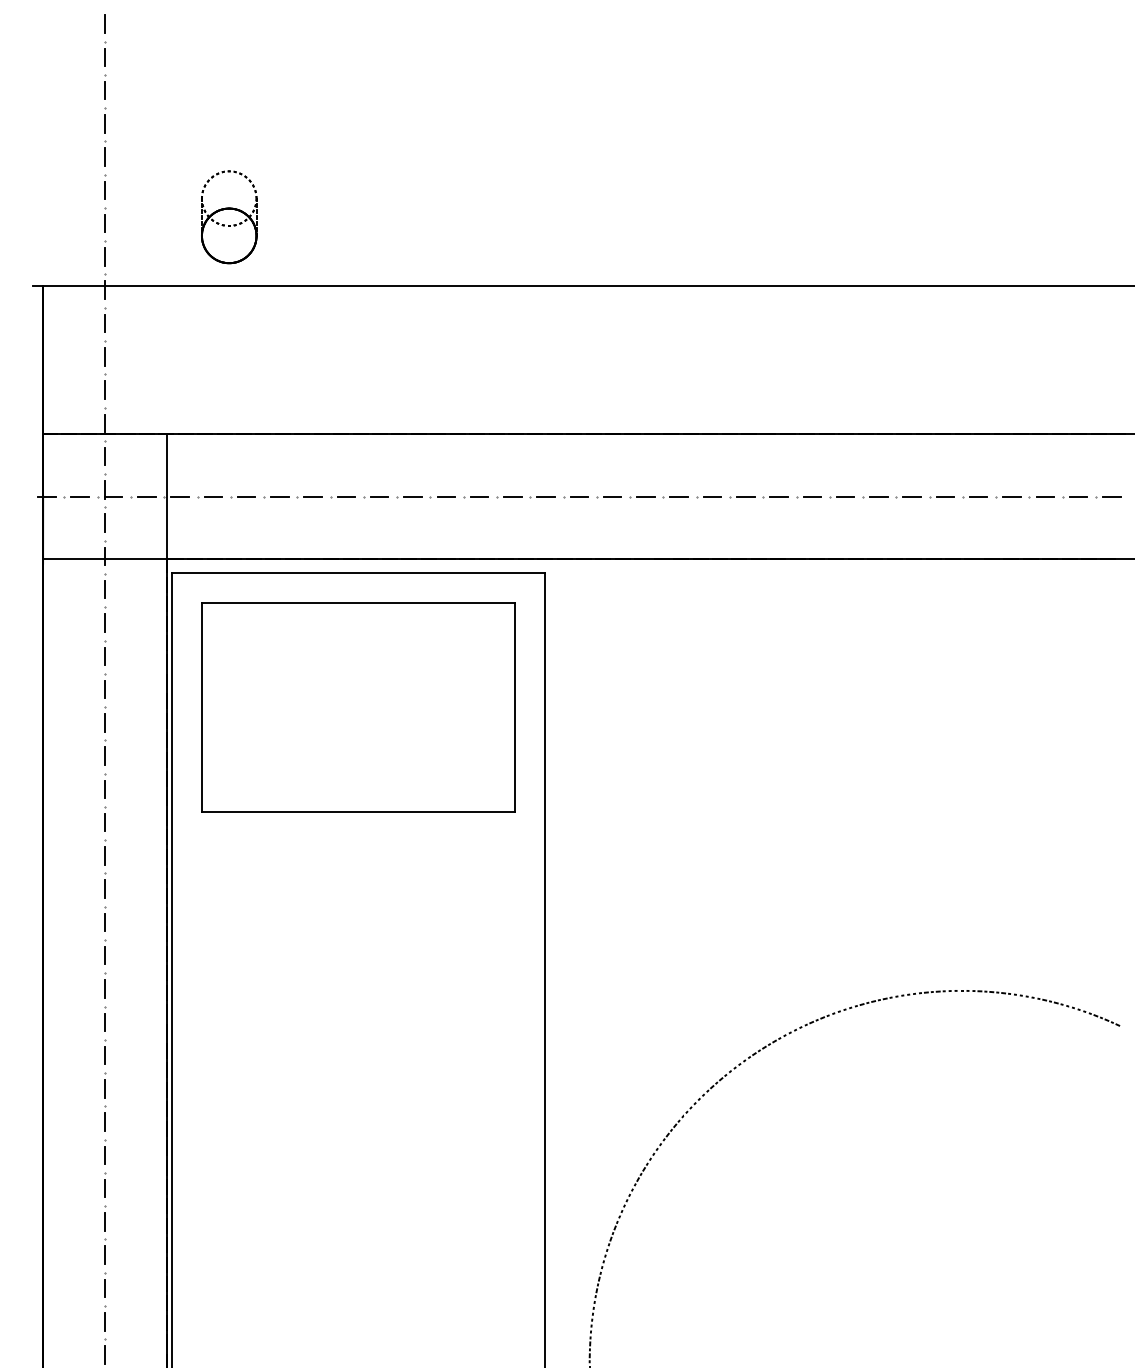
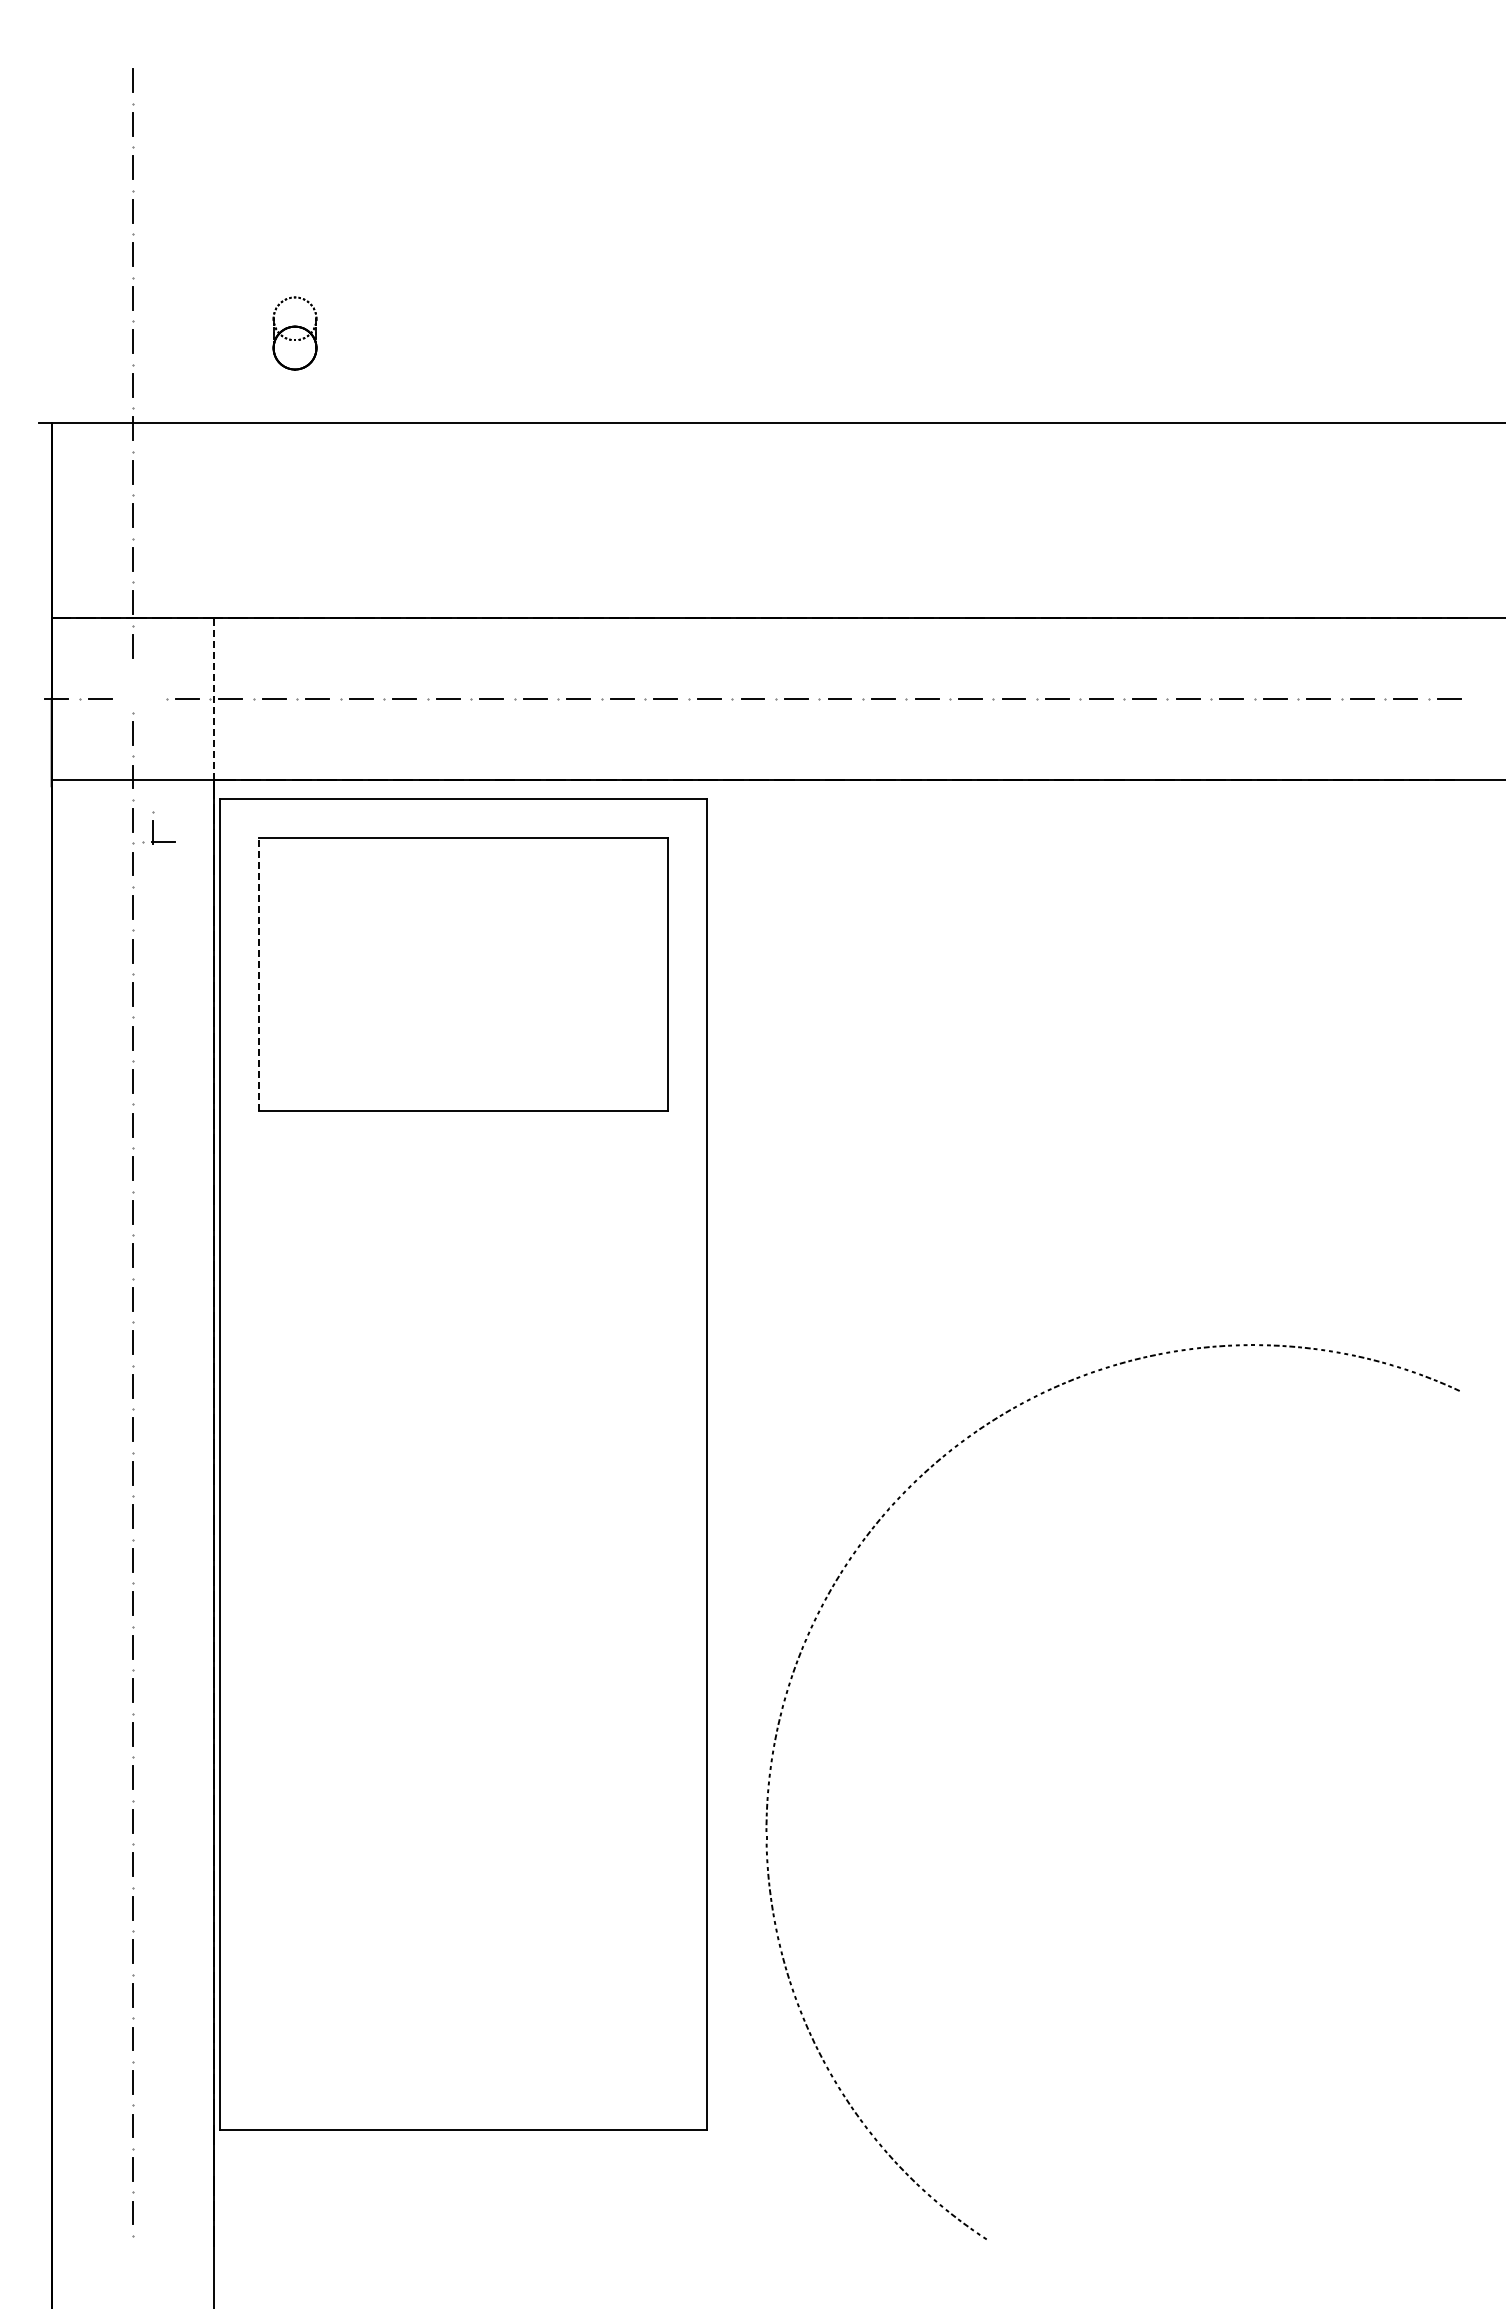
part: (228, 217) -> (294, 333), size x0.6
part: (109, 485) -> (158, 827), moved
line: (167, 496) -> (214, 698), solid -> dashed
line: (202, 706) -> (259, 973), solid -> dashed

